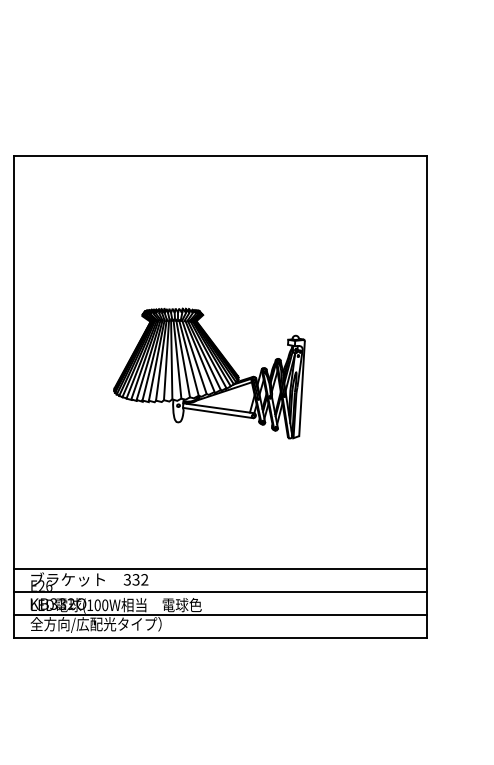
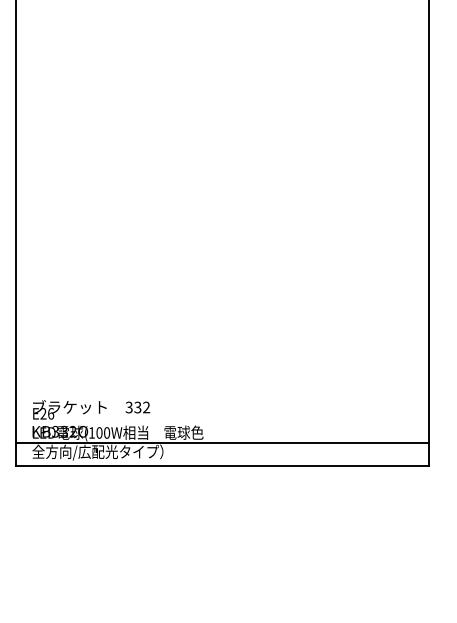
part: (209, 373) -> (211, 201), removed
line: (220, 569) -> (222, 397), removed
line: (220, 592) -> (222, 420), removed

